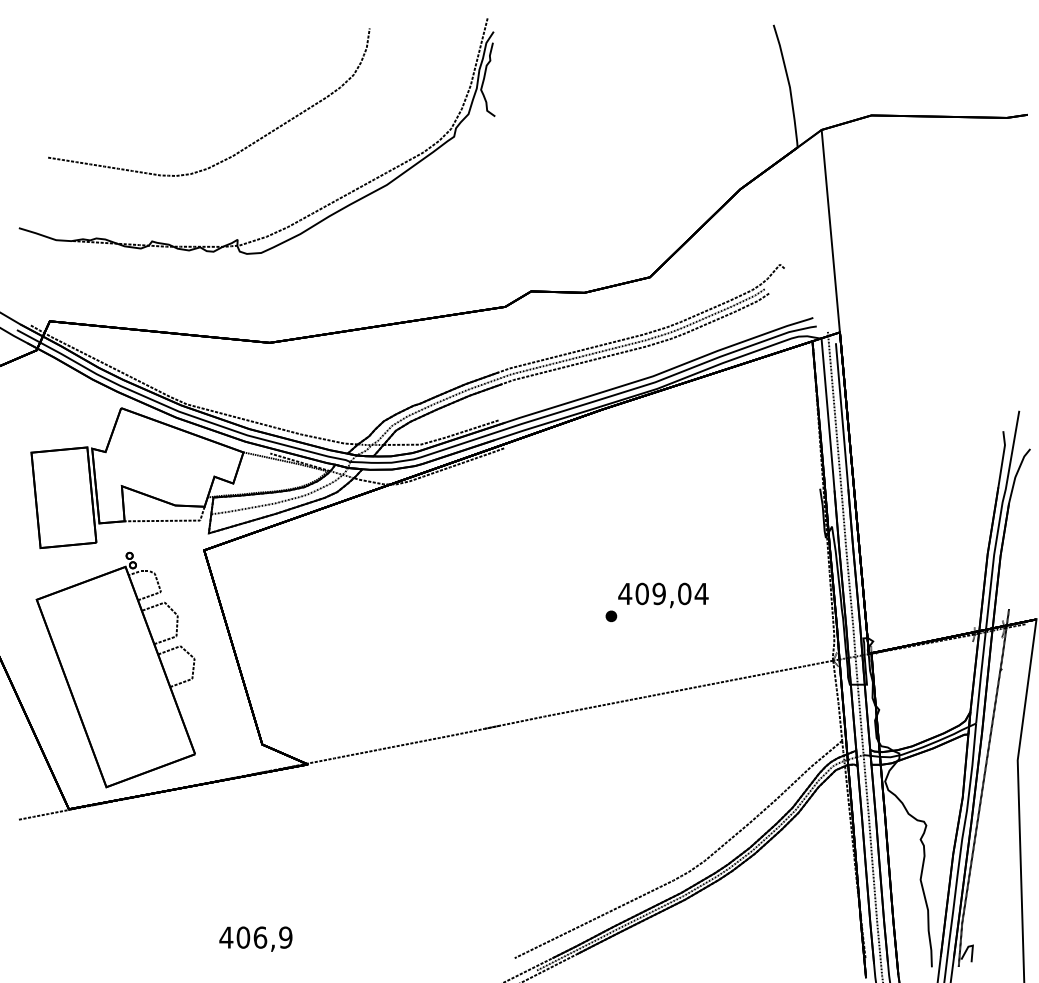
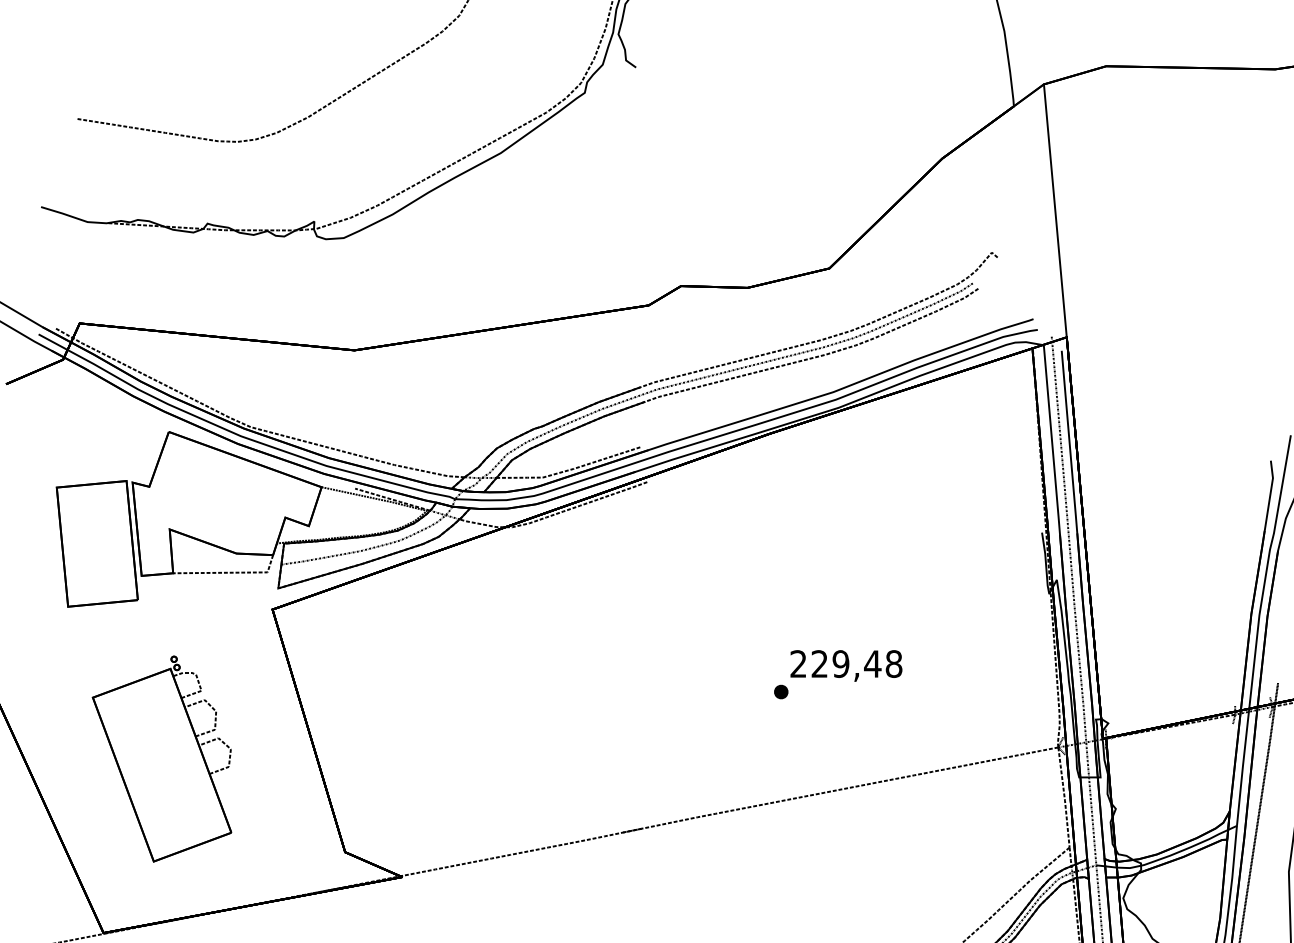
text: (663, 593) -> (846, 663), 409,04 -> 229,48
part: (115, 669) -> (161, 758), size x0.7

